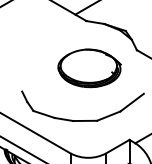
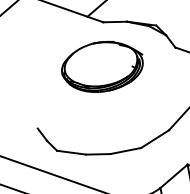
part: (89, 68) -> (102, 66), moved

